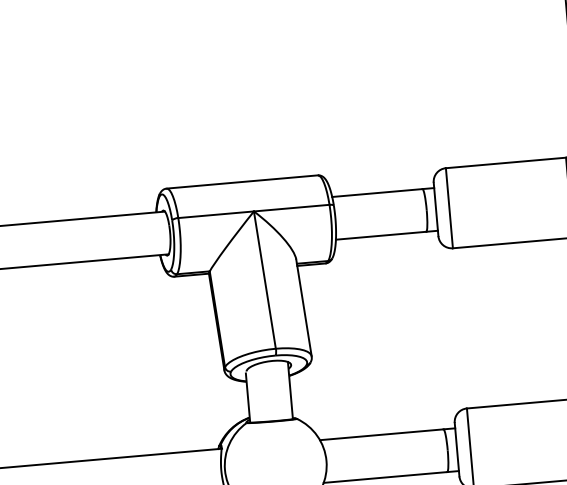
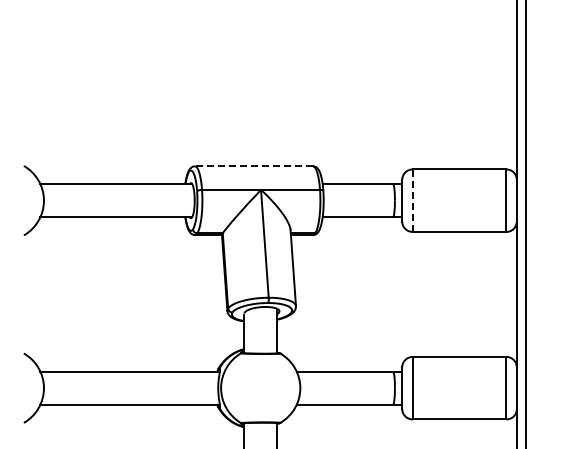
line: (242, 182) -> (254, 166), solid -> dashed
line: (449, 208) -> (412, 200), solid -> dashed

